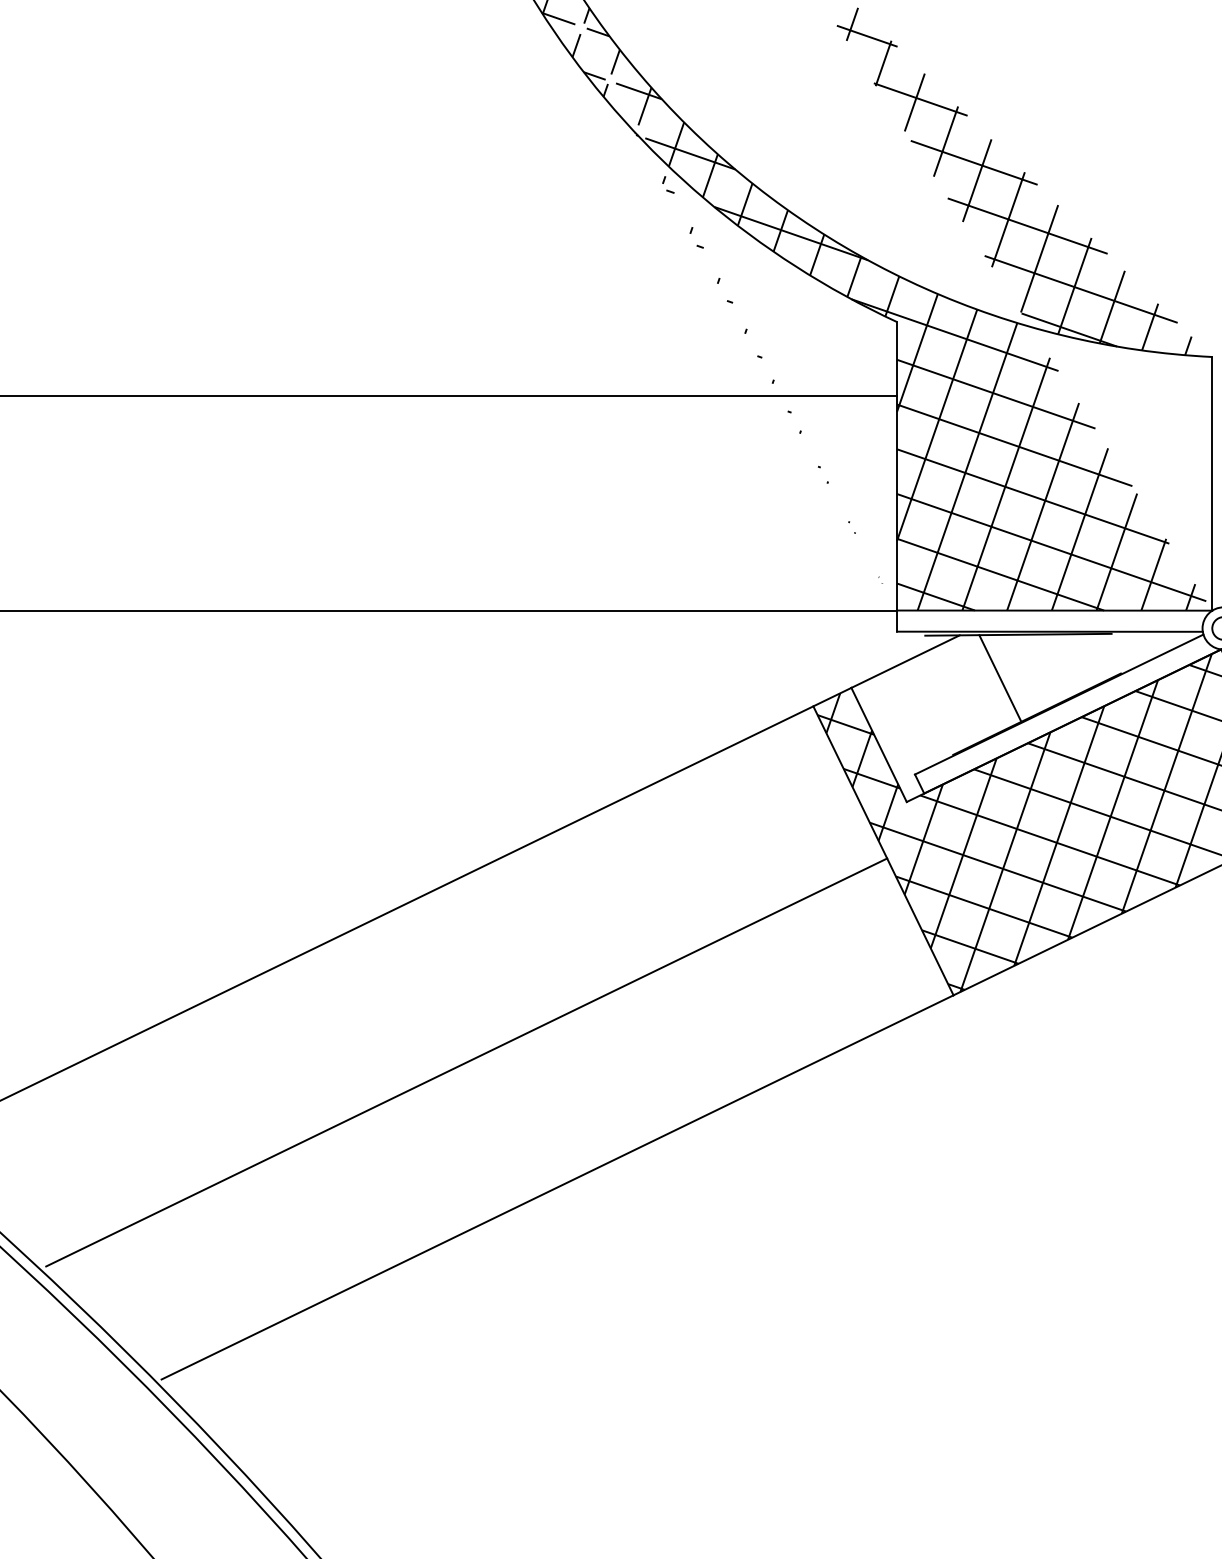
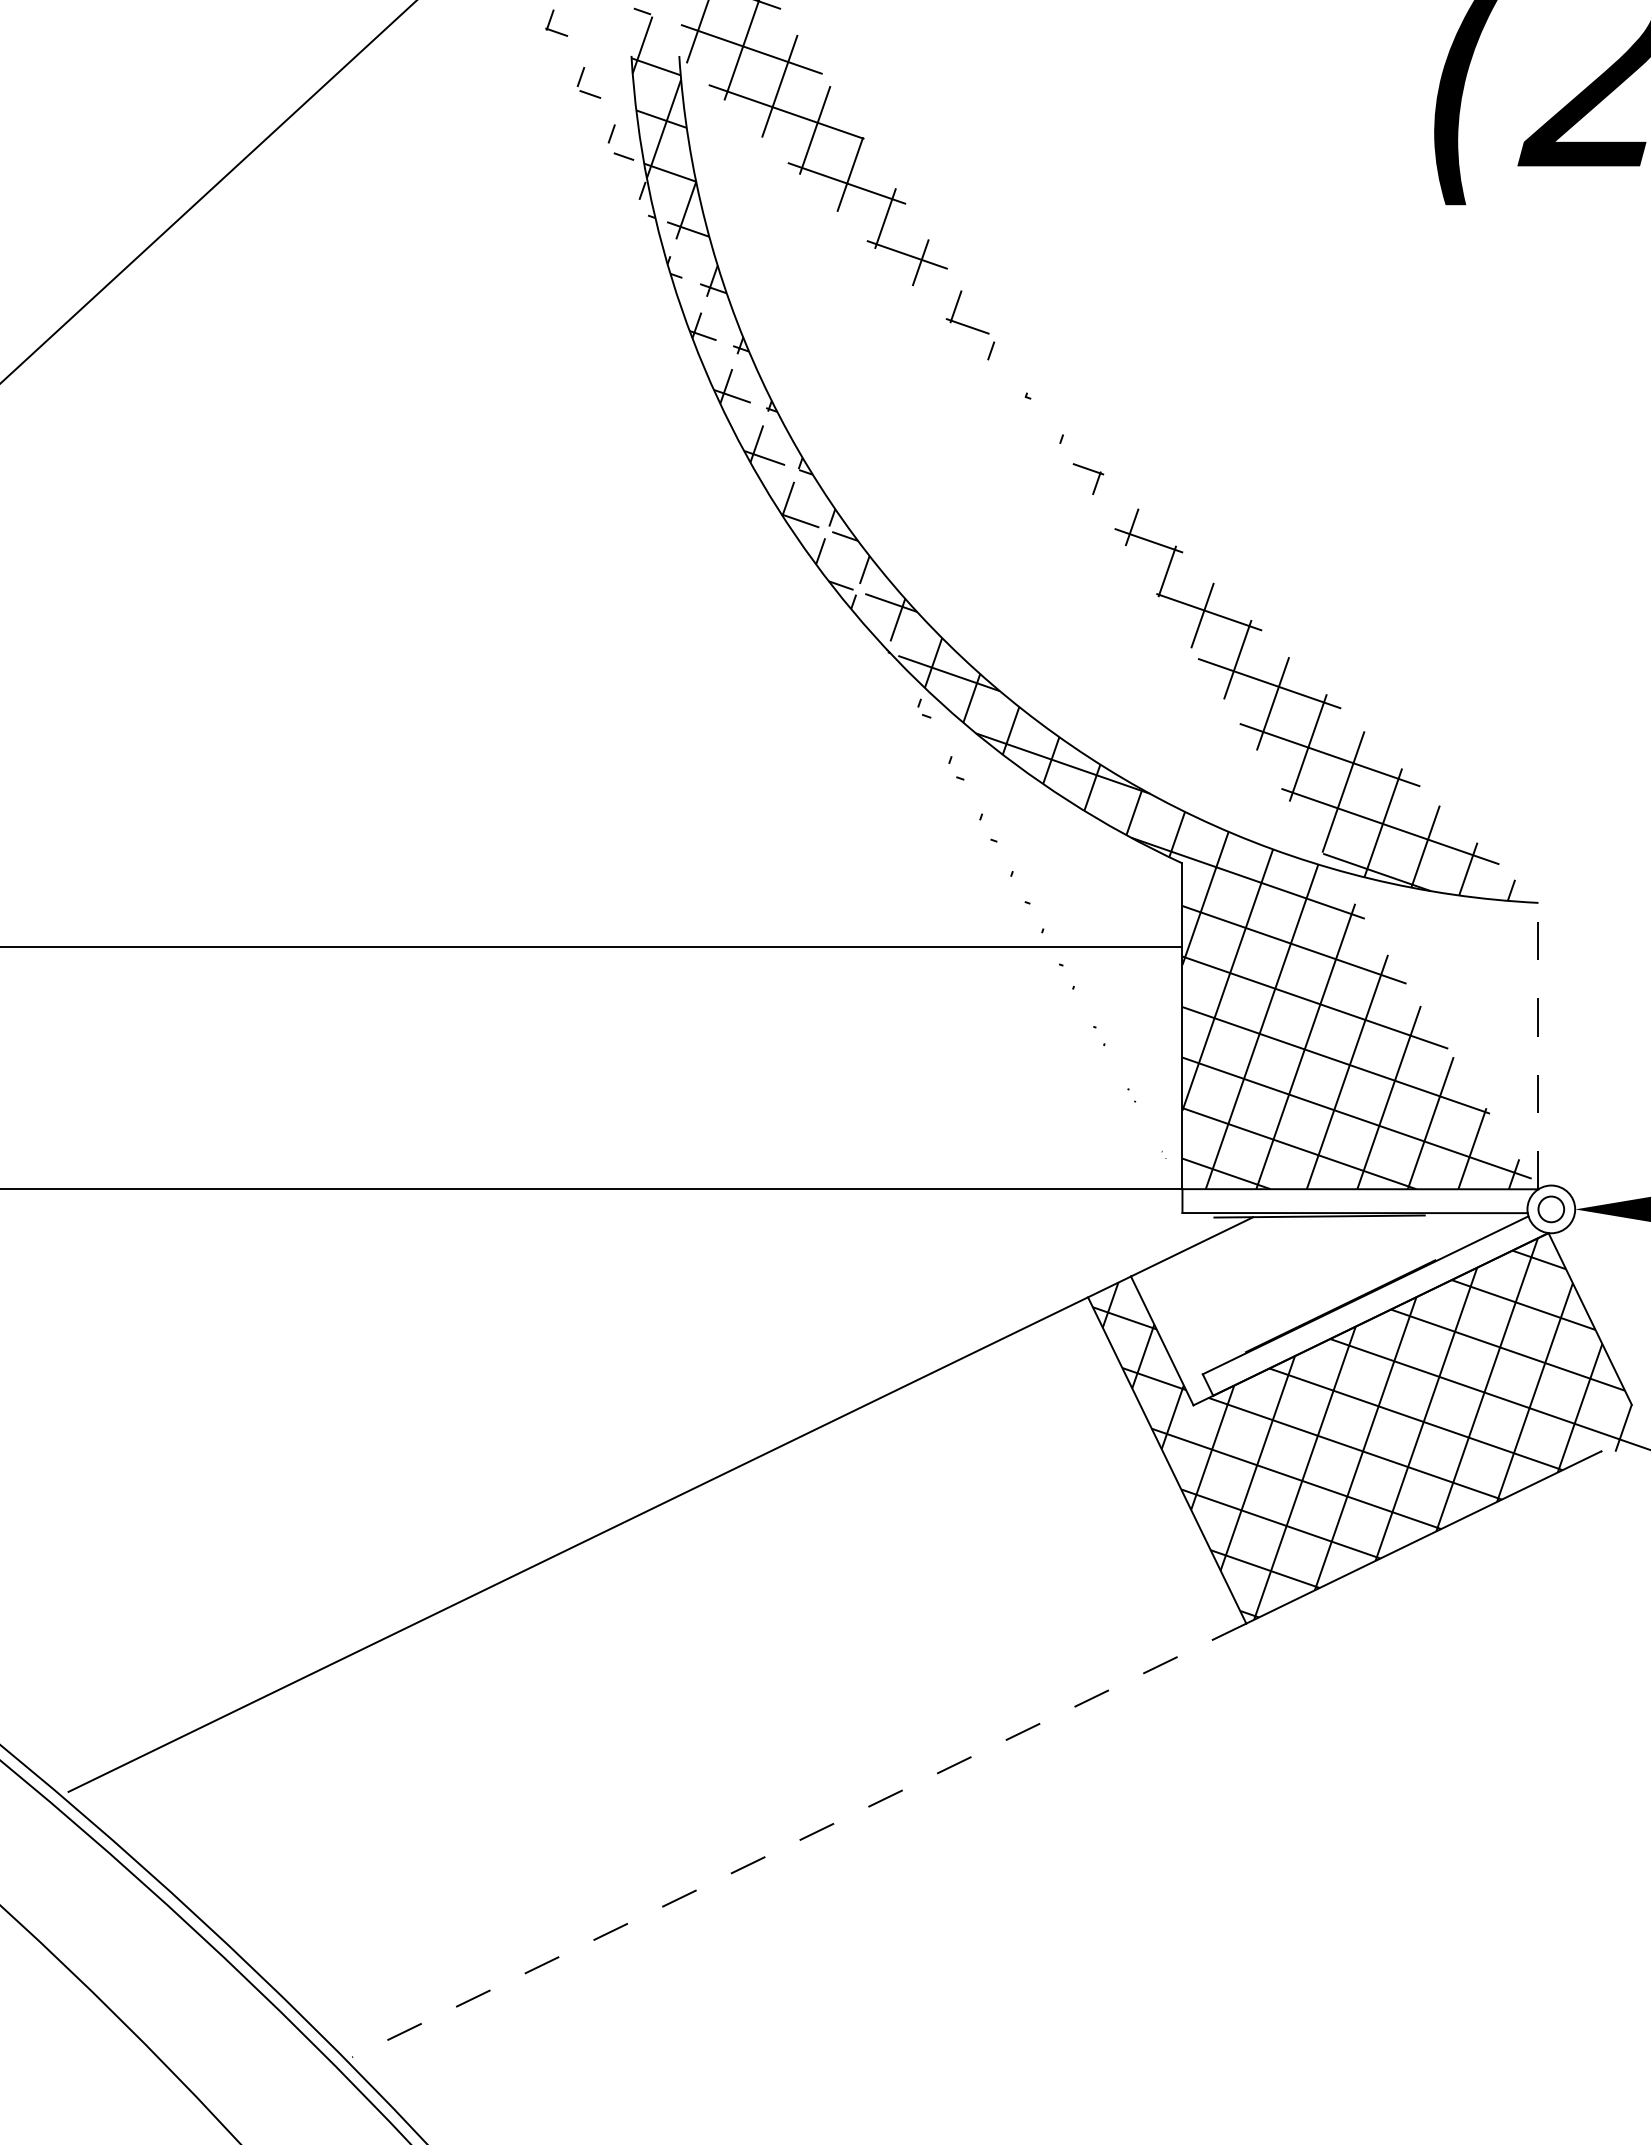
line: (1212, 483) -> (1538, 1045), solid -> dashed
line: (999, 678) -> (1298, 1265), removed
line: (466, 1062) -> (696, 1699), removed
line: (557, 1187) -> (799, 1840), solid -> dashed

